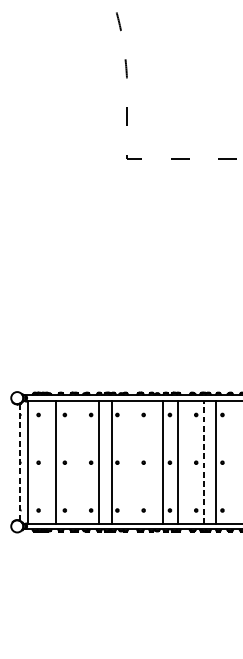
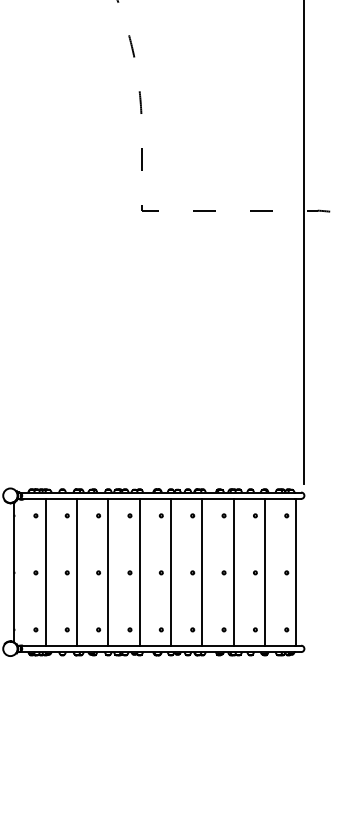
line: (20, 461) -> (14, 571), dashed -> solid
line: (28, 461) -> (45, 571), moved
line: (55, 461) -> (76, 571), moved
line: (111, 461) -> (139, 571), moved
line: (163, 461) -> (171, 571), moved
line: (204, 461) -> (233, 571), dashed -> solid
line: (216, 461) -> (265, 571), moved

